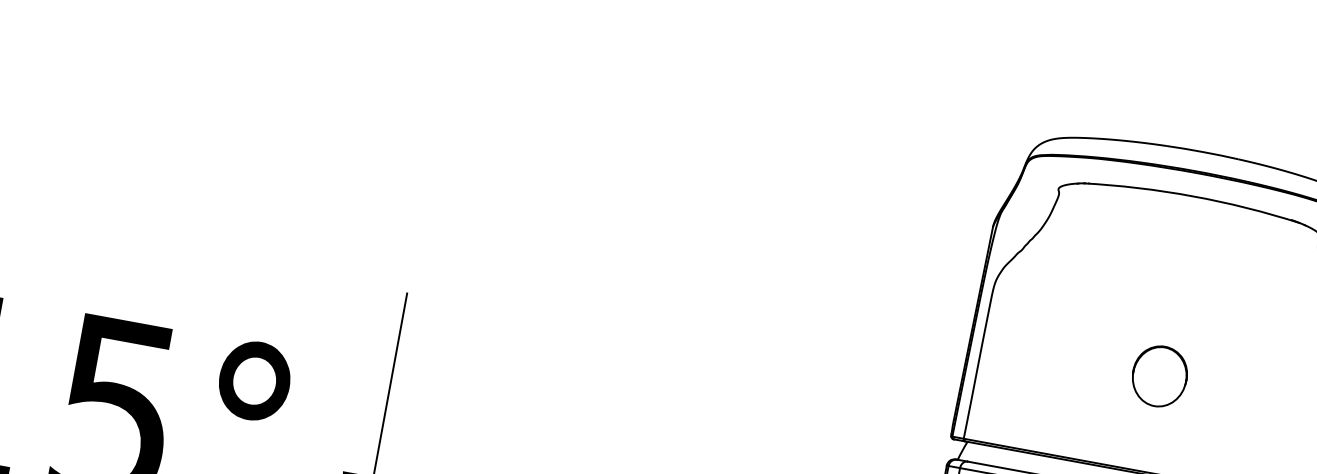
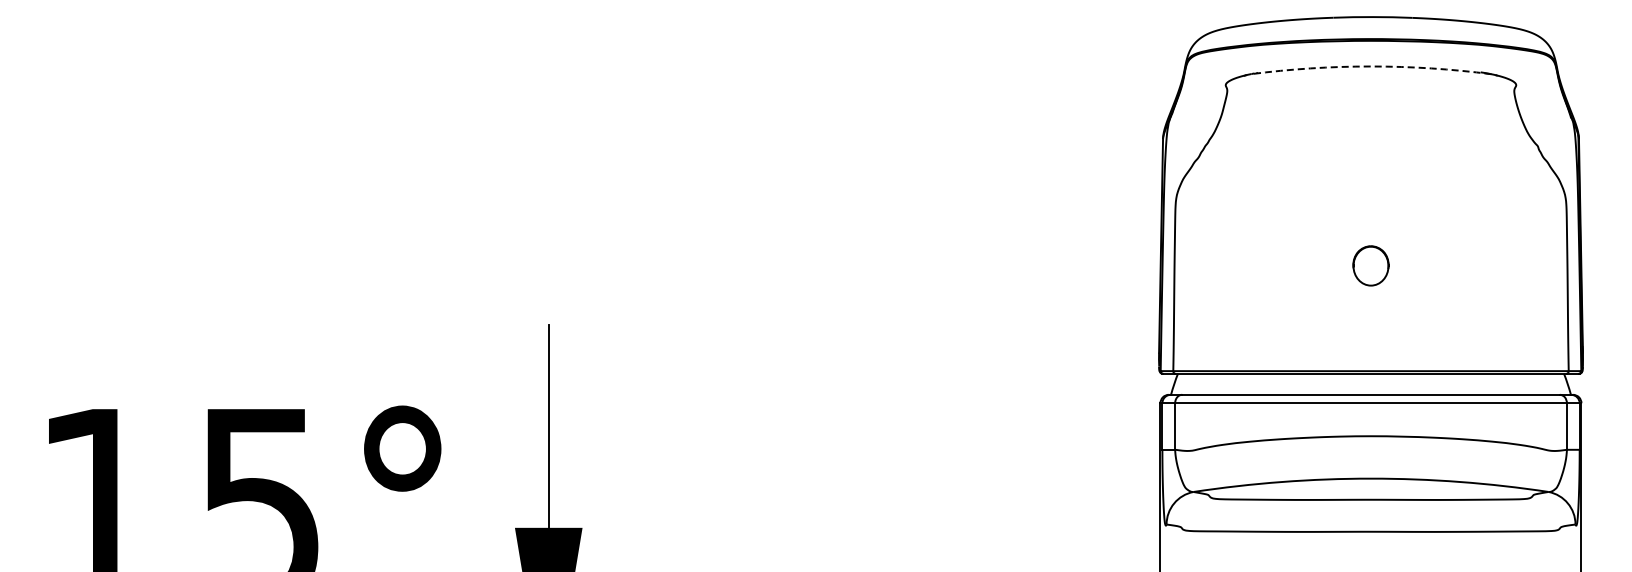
arc: (1193, 196) -> (1371, 66), solid -> dashed
part: (1159, 376) -> (1370, 265), size x0.6

